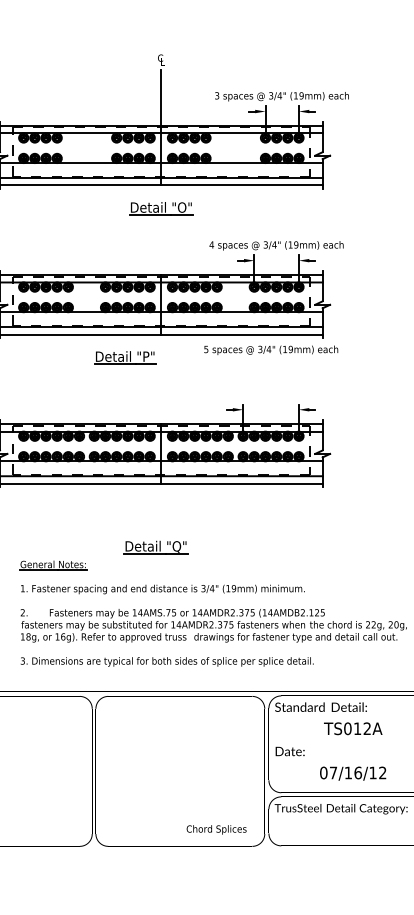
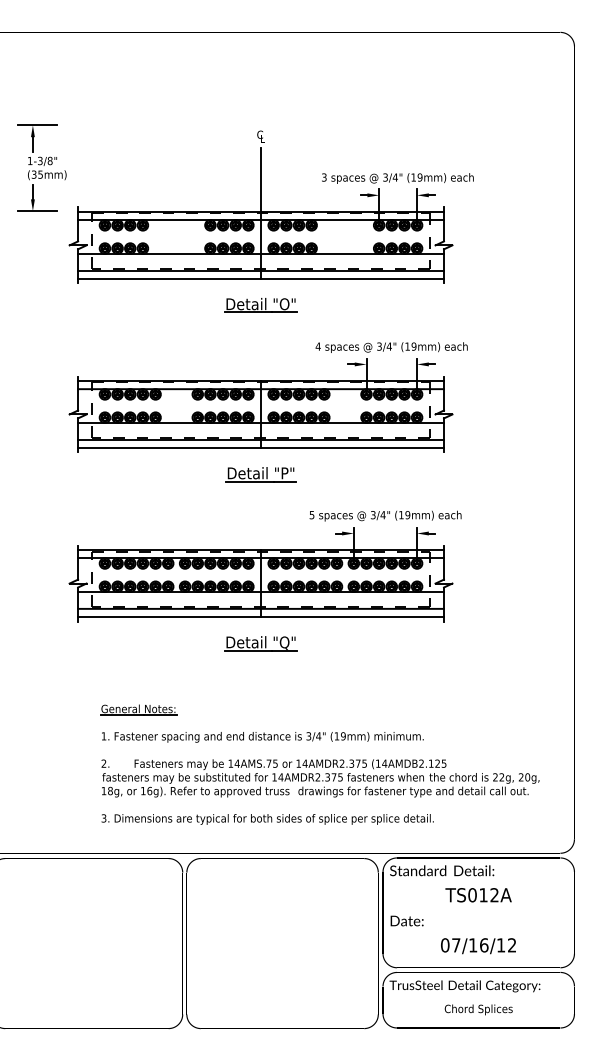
text: (271, 349) -> (385, 515), moved
part: (124, 357) -> (260, 474), moved
part: (155, 547) -> (260, 643), moved
text: (216, 829) -> (478, 1009), moved

